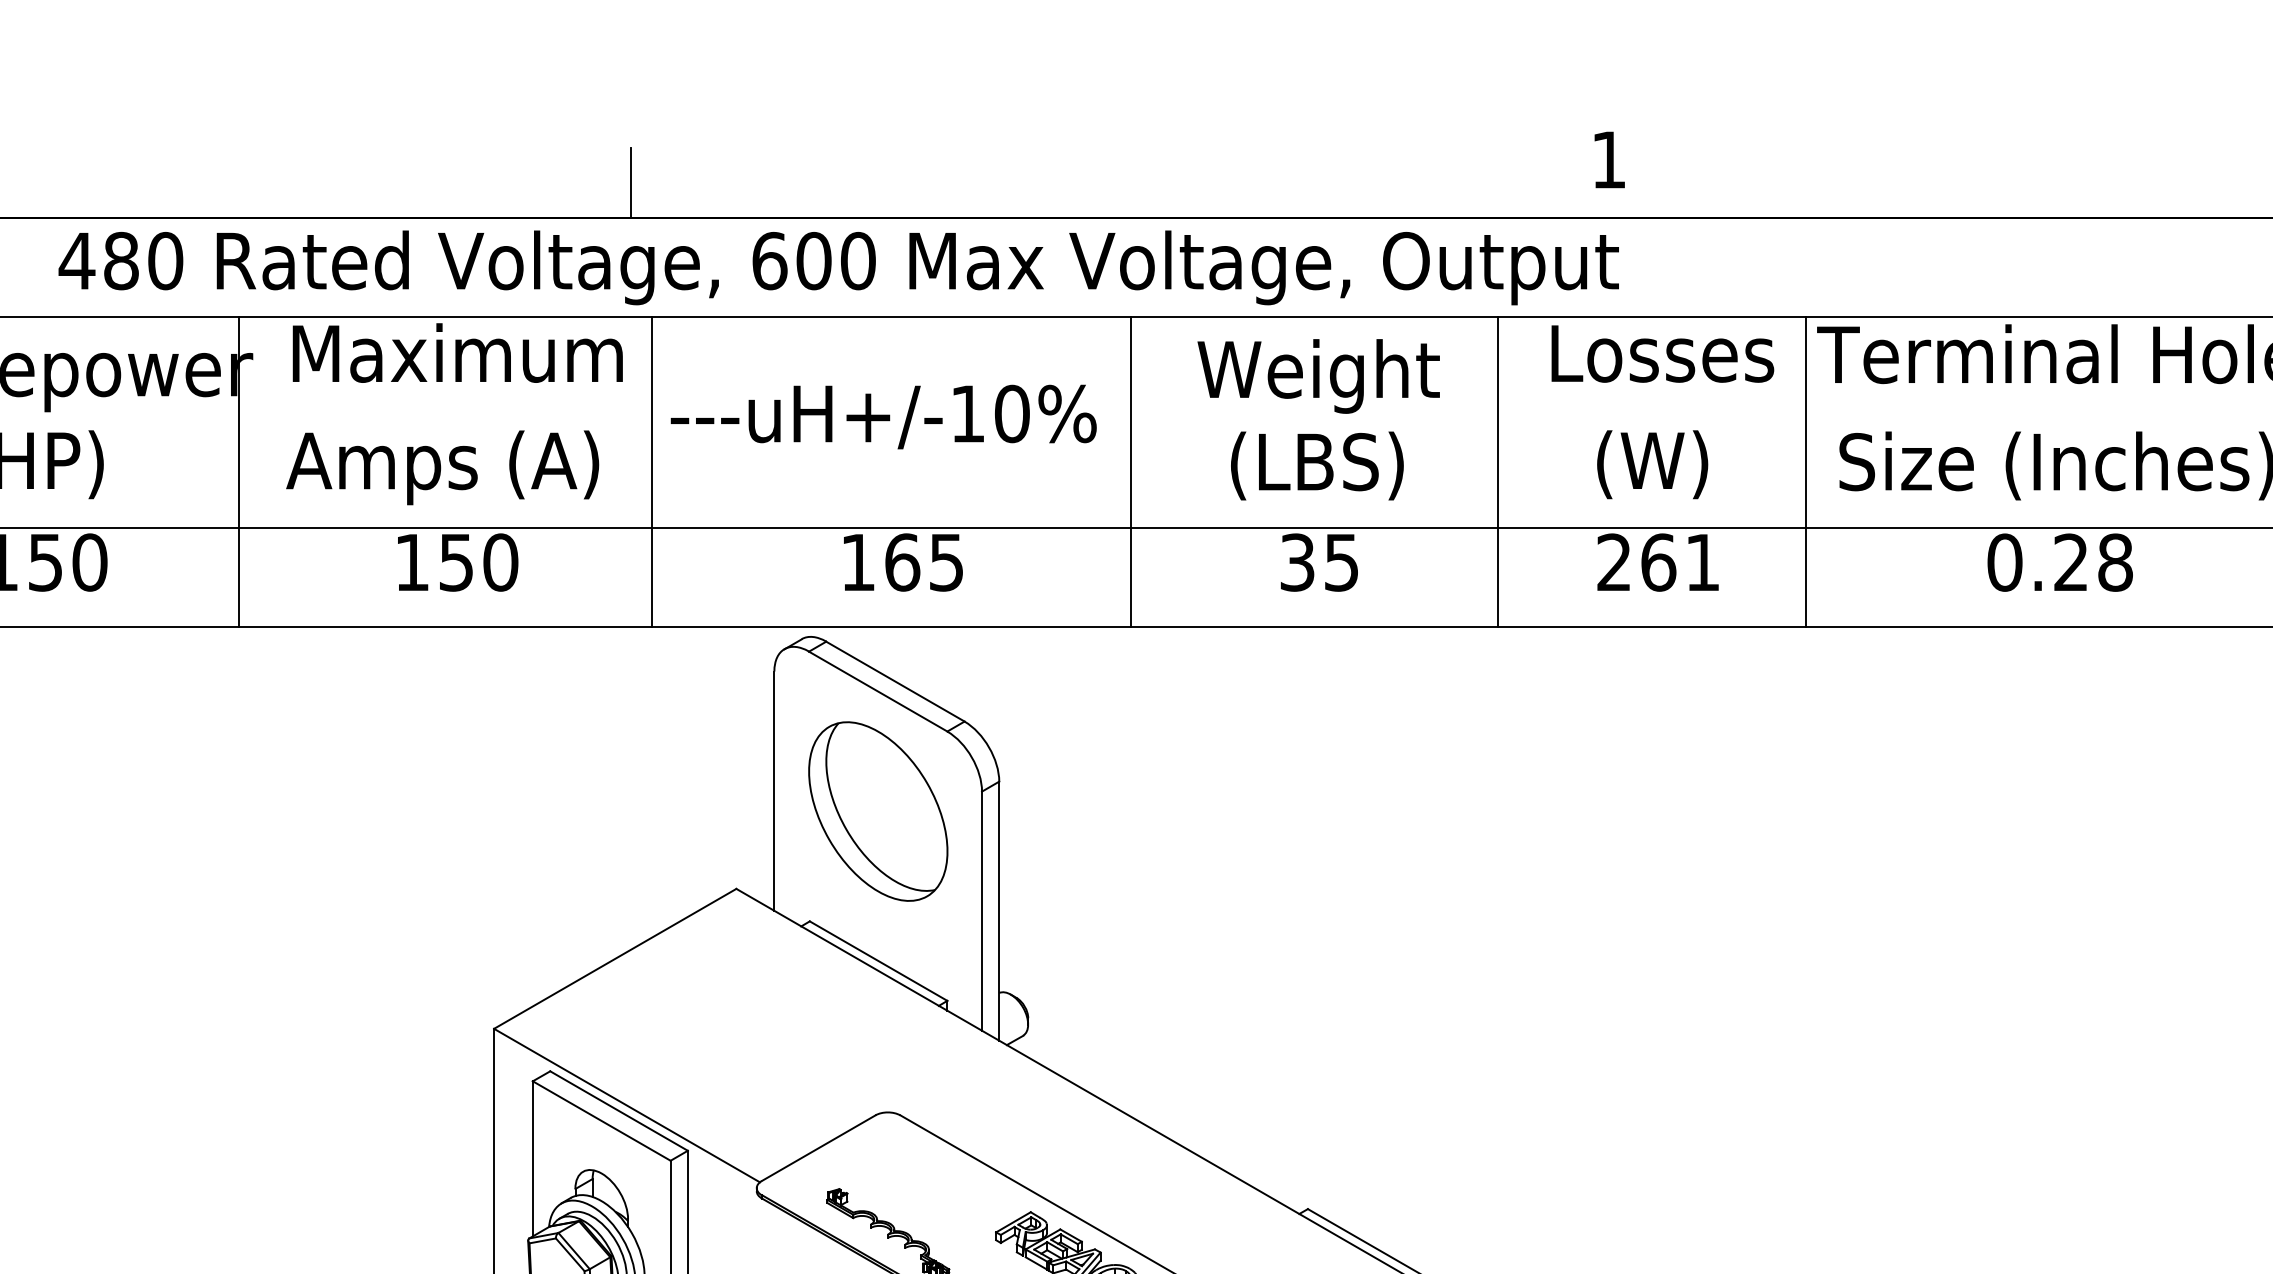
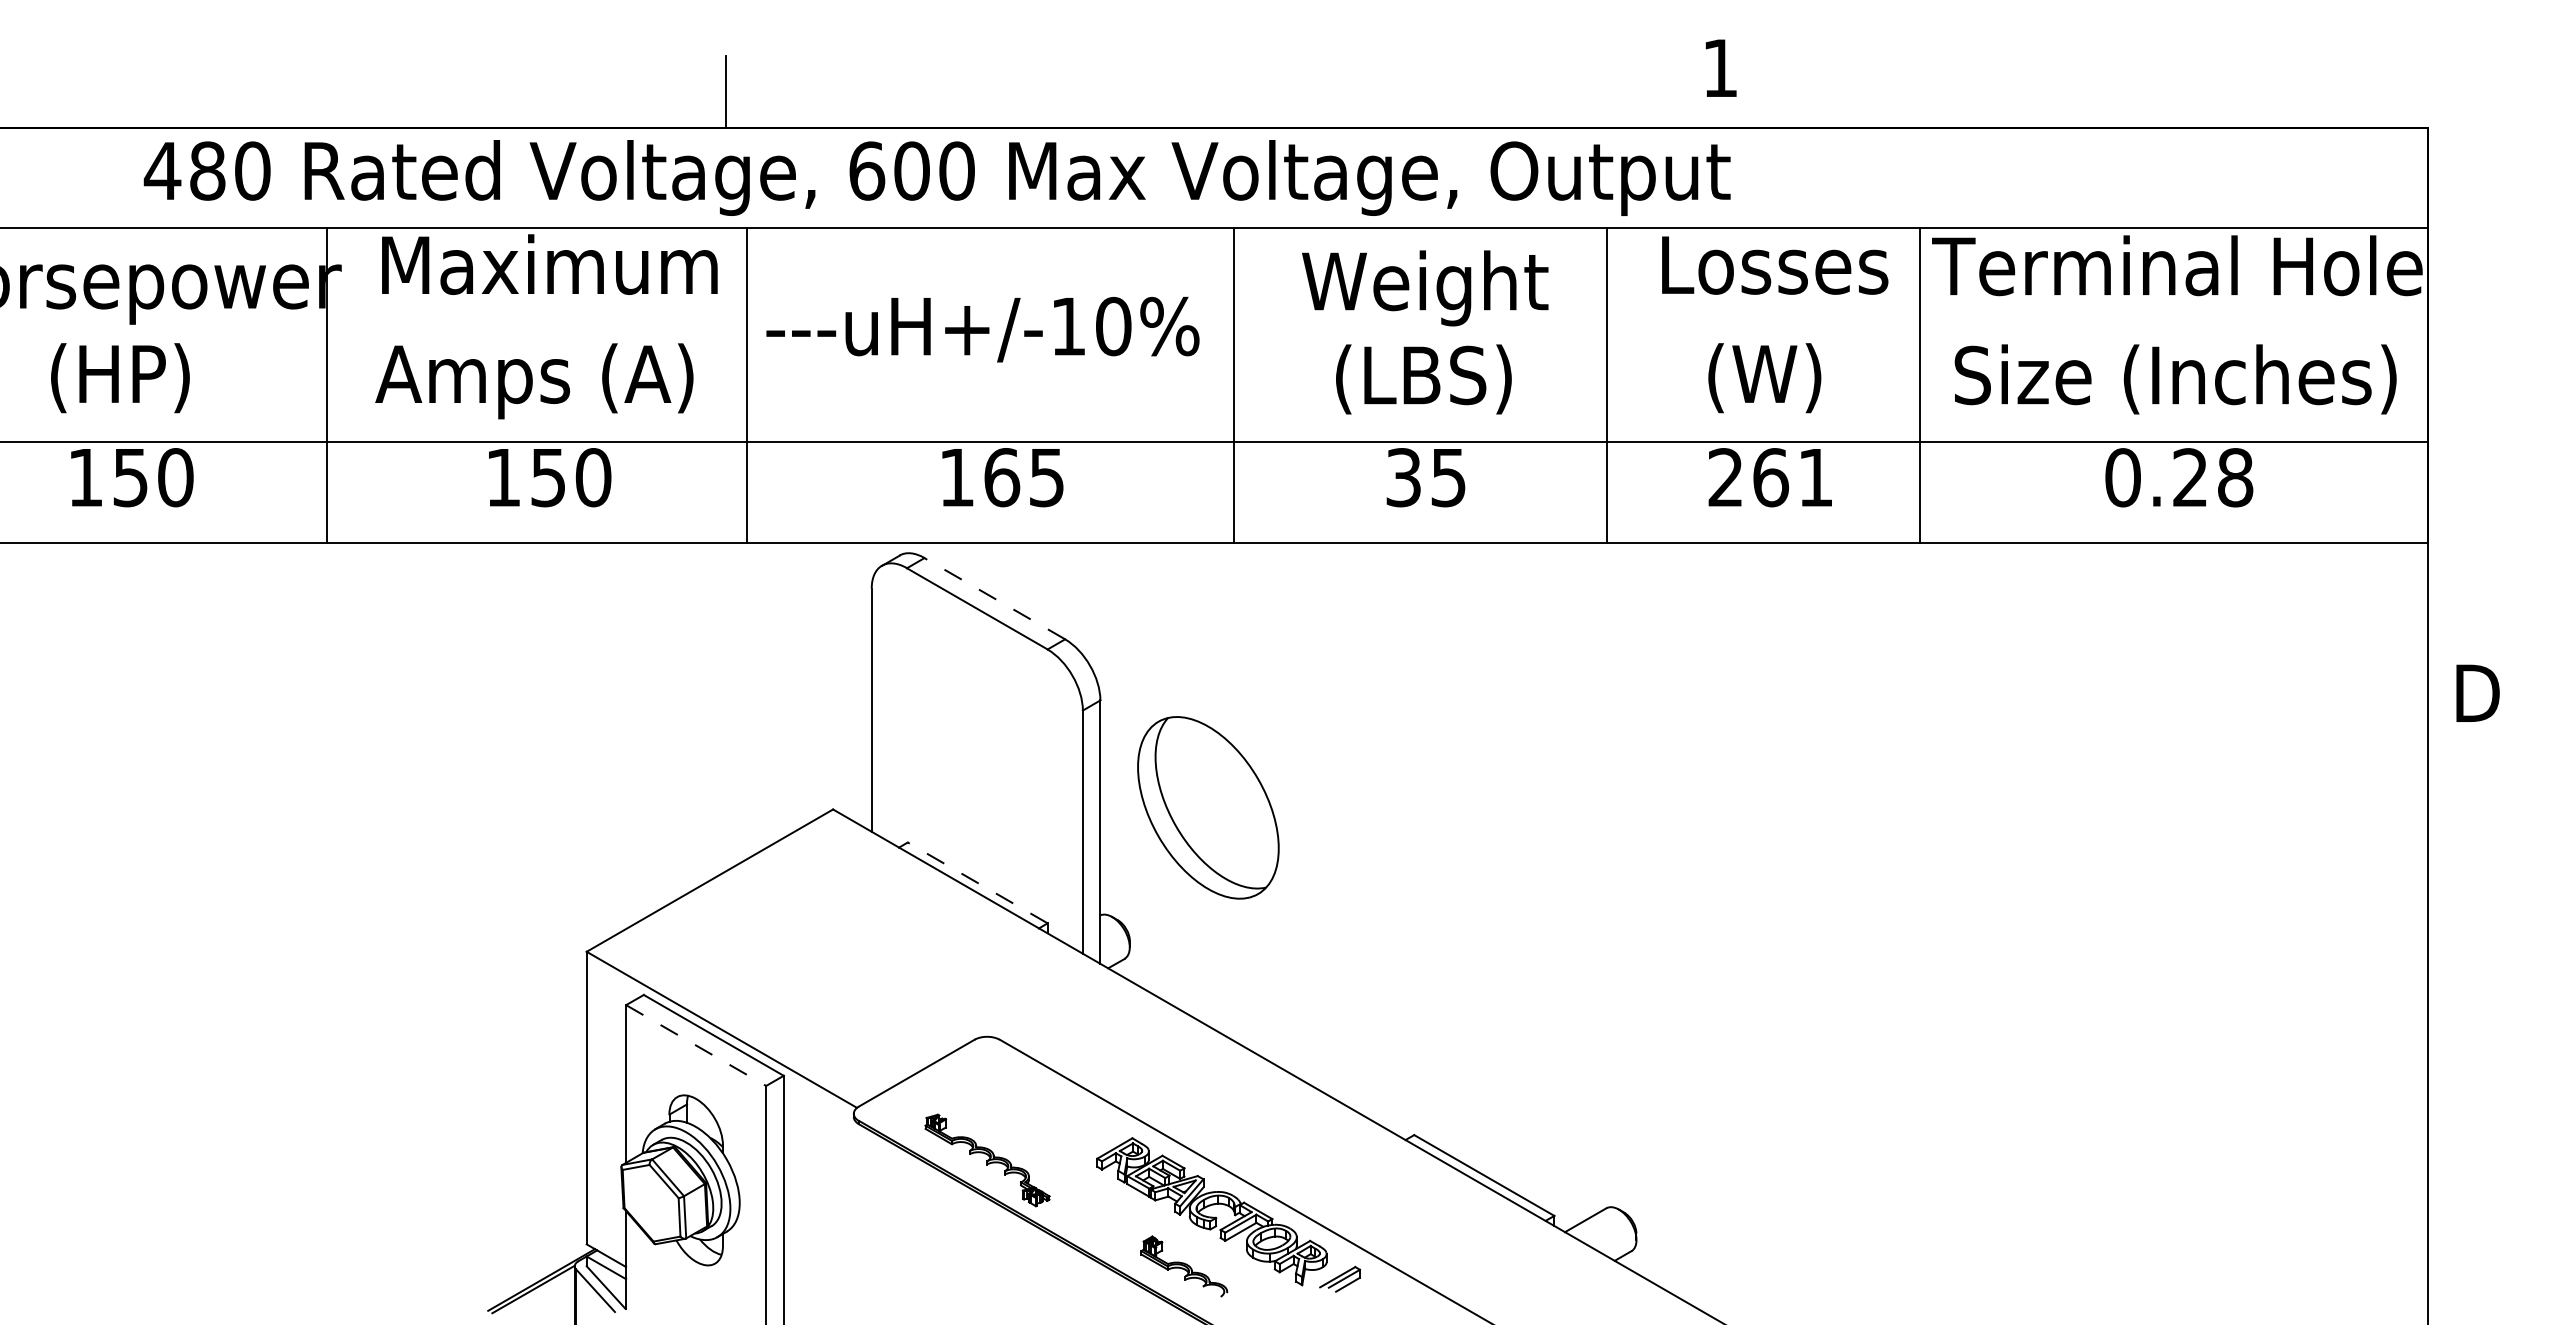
line: (895, 681) -> (994, 598), solid -> dashed
part: (878, 811) -> (1208, 807), moved
line: (878, 960) -> (977, 882), solid -> dashed
line: (602, 1120) -> (696, 1045), solid -> dashed

